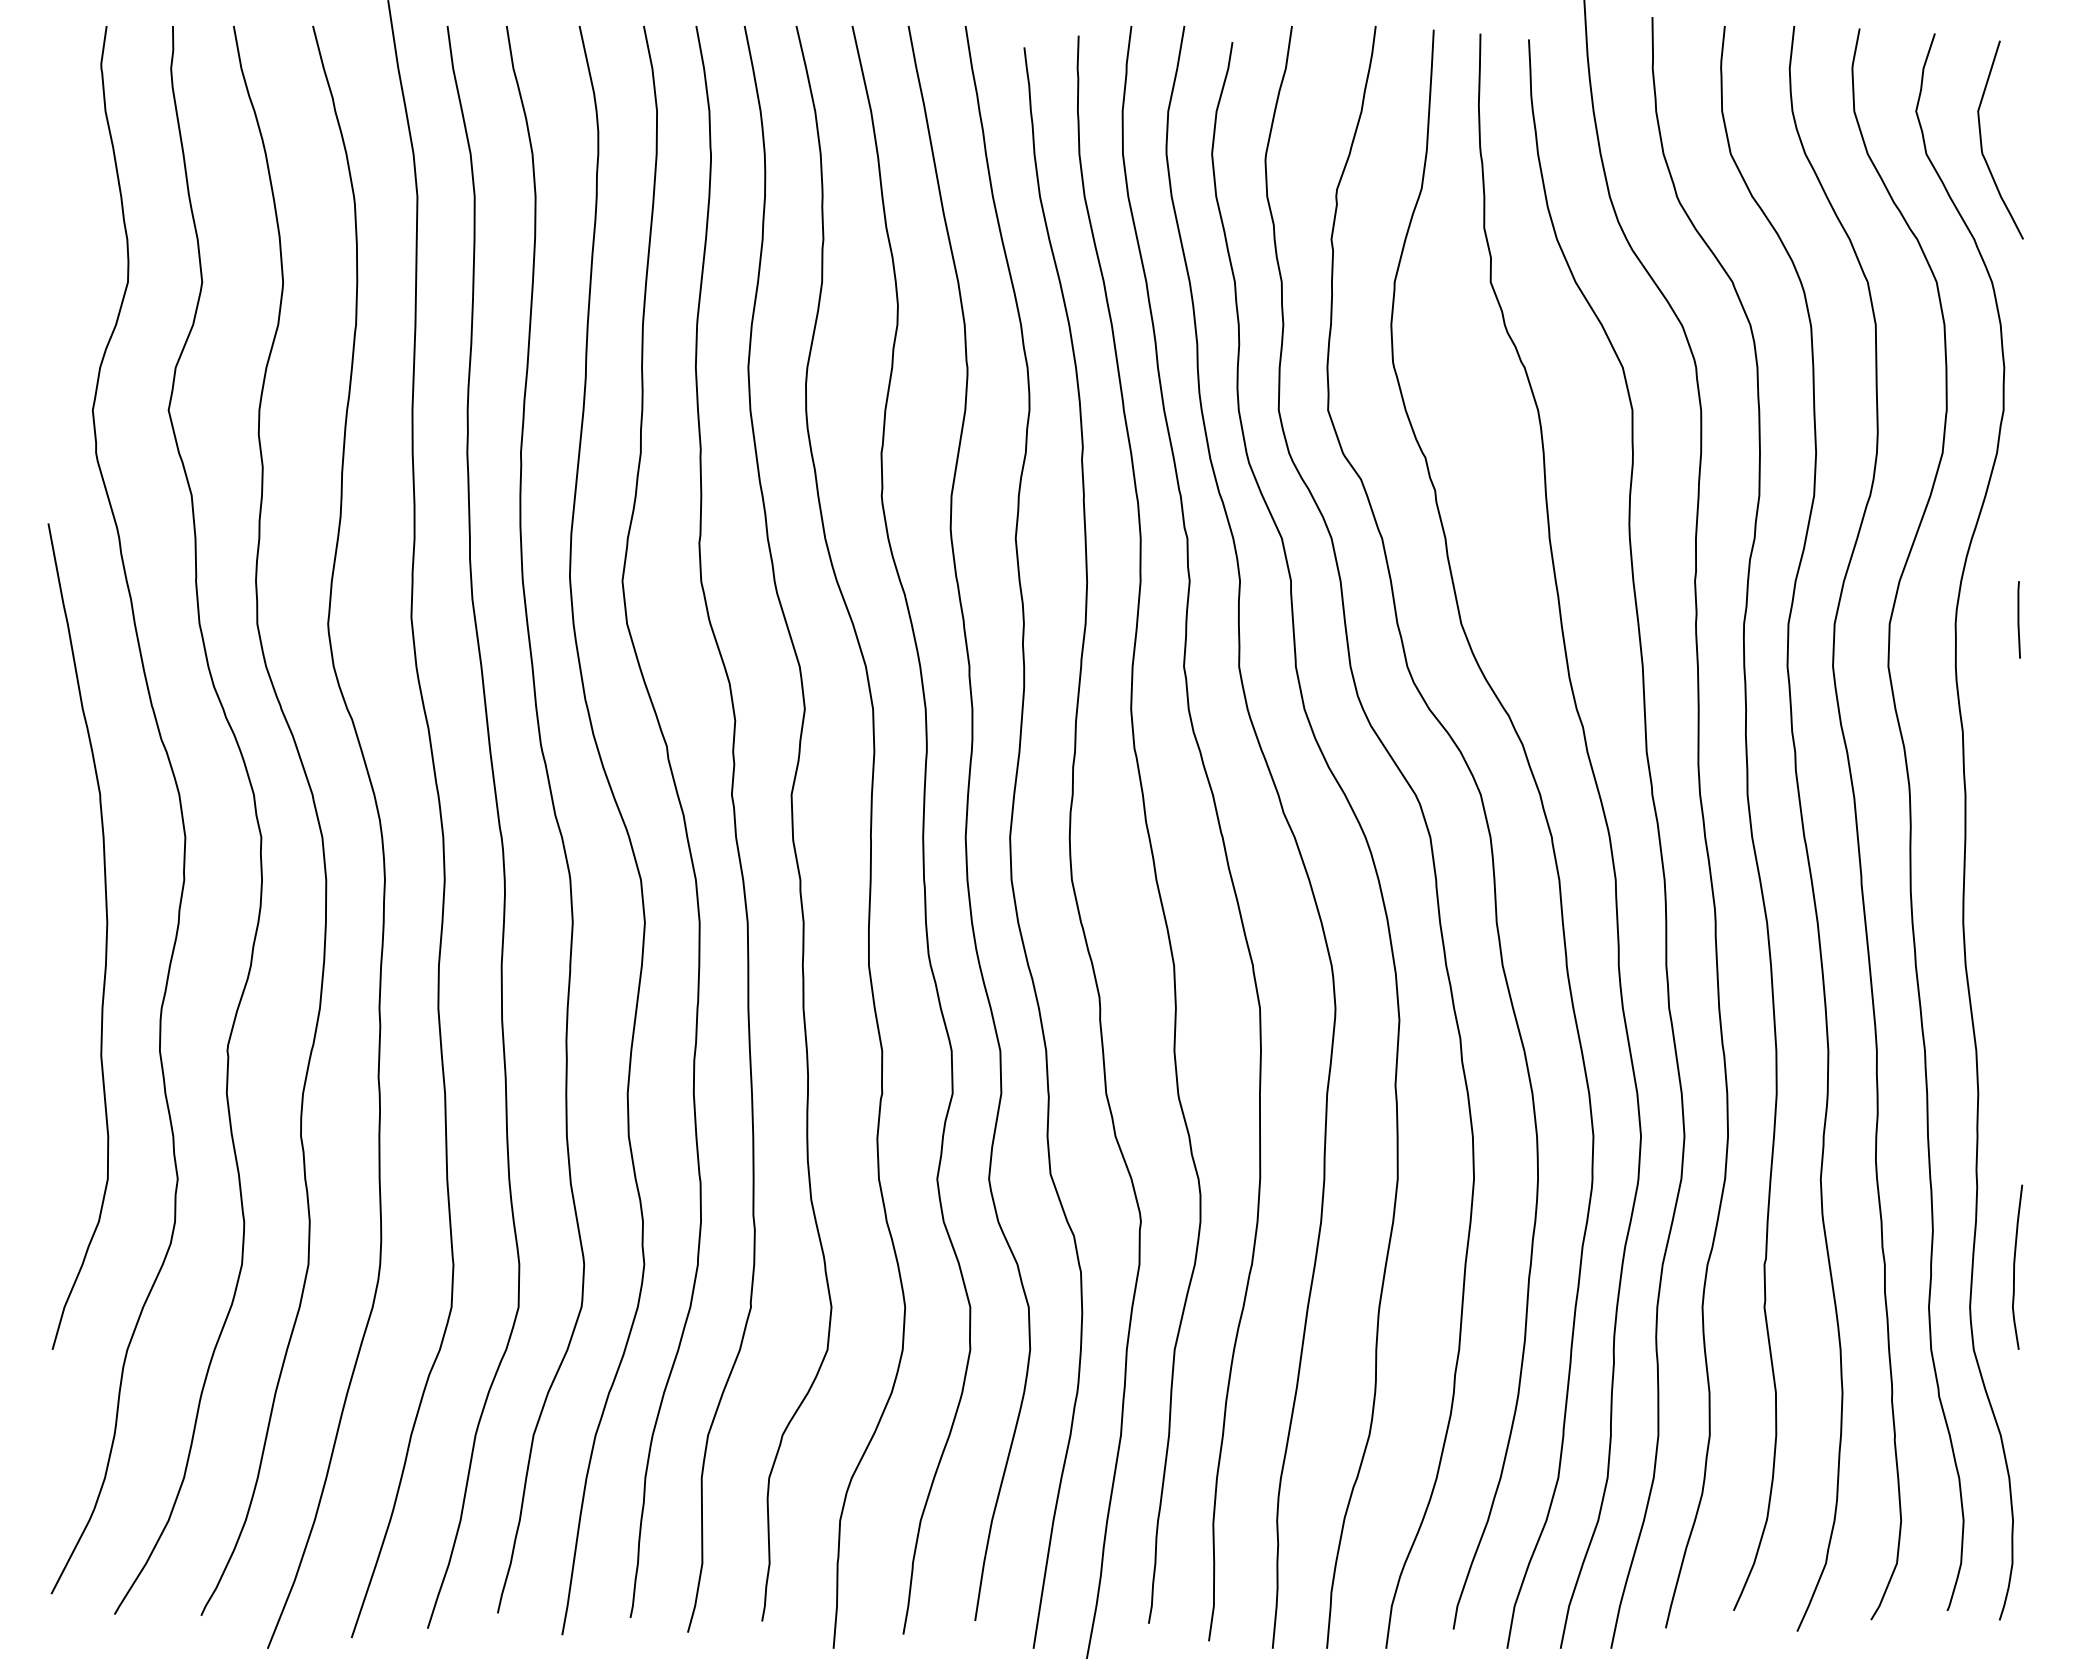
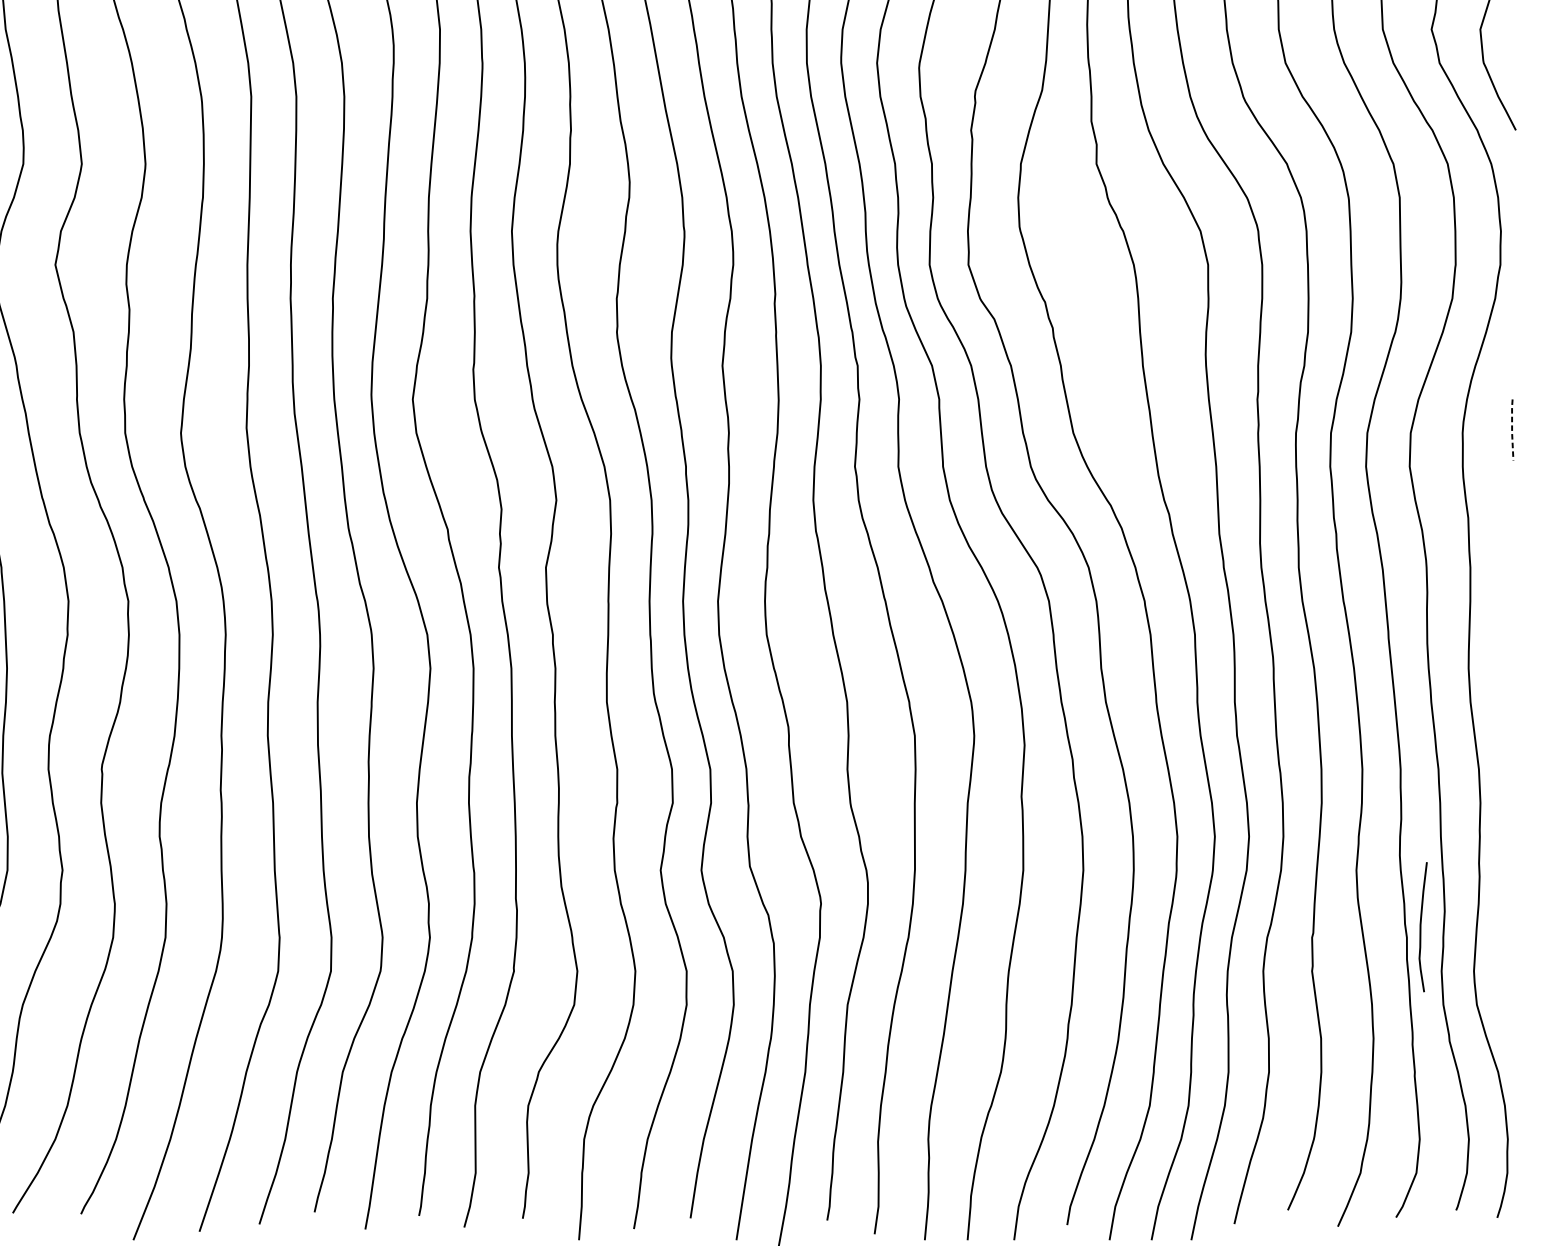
line: (2018, 619) -> (1512, 429), solid -> dashed
curve: (2015, 1264) -> (1421, 924), moved

